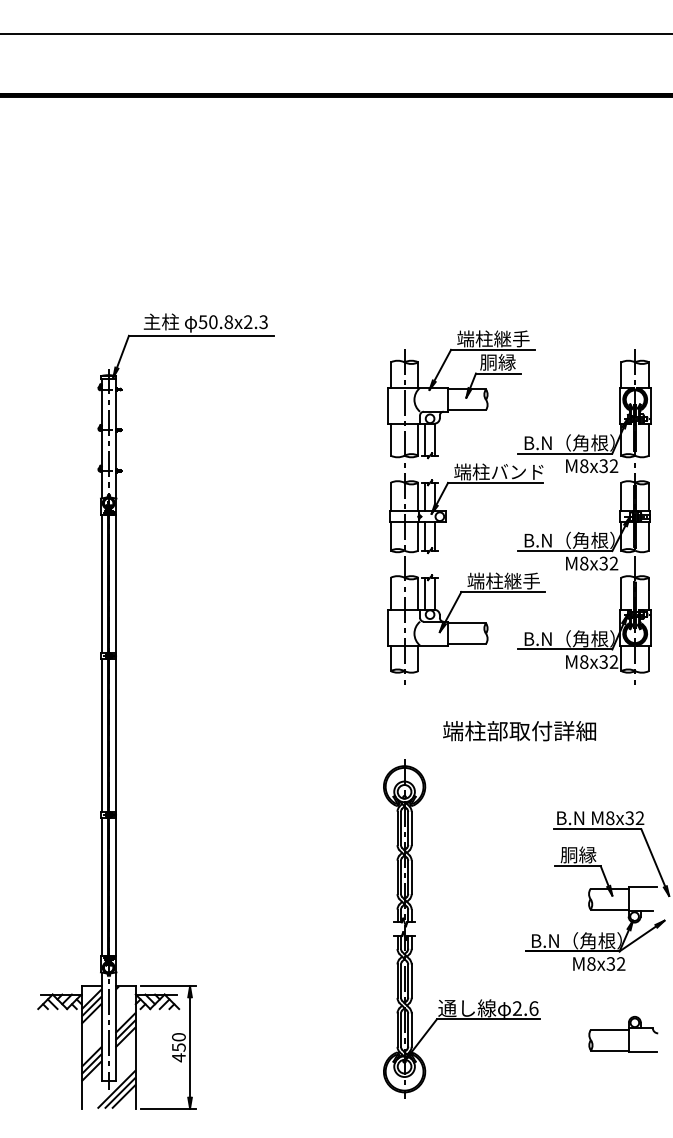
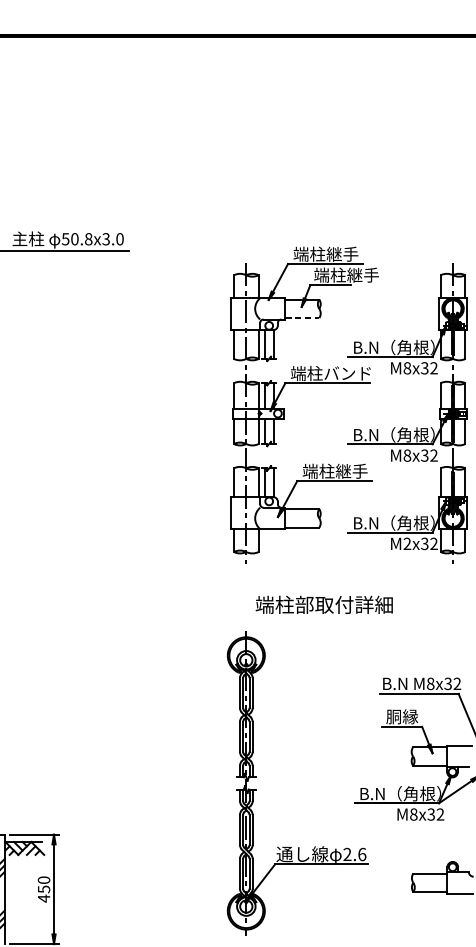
text: (255, 322) -> (112, 239), 50.8x2.3 -> 50.8x3.0
text: (516, 361) -> (346, 274), 胴縁 -> 端柱継手
line: (466, 410) -> (301, 318), solid -> dashed
text: (584, 661) -> (407, 543), M8x32 -> M2x32
text: (519, 731) -> (324, 605), moved

